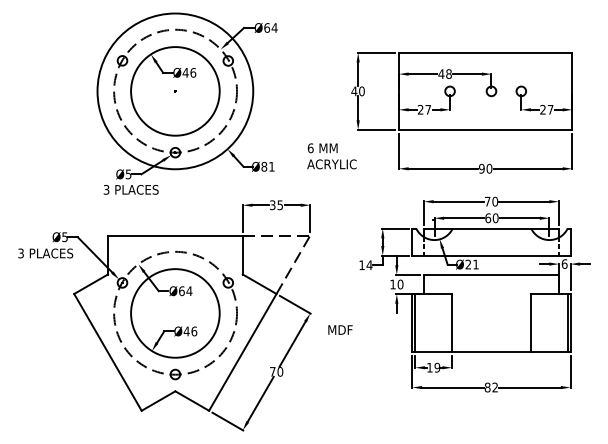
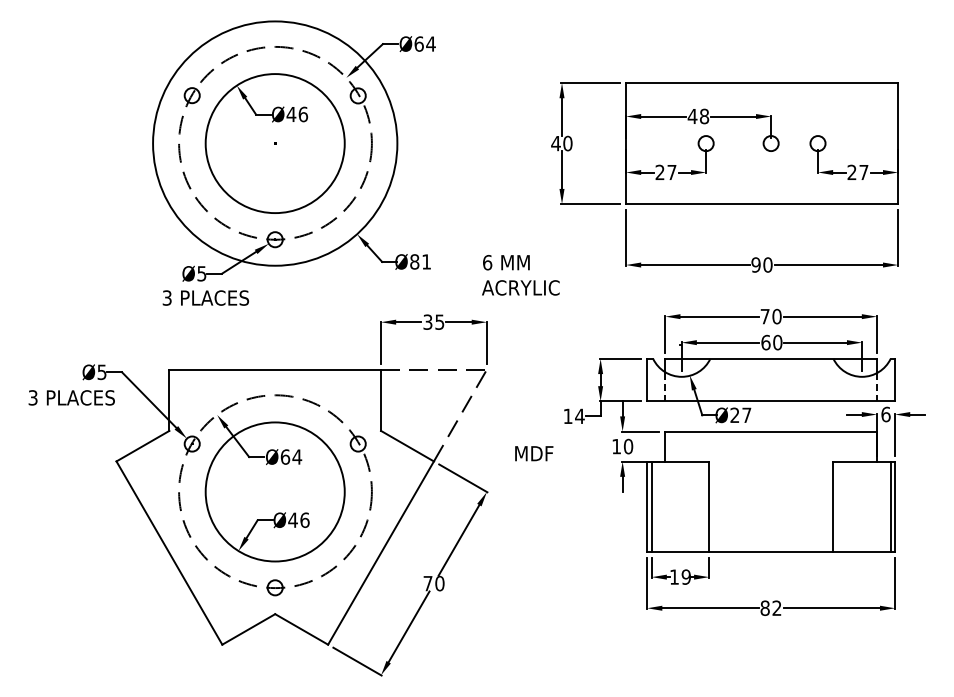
text: (331, 156) -> (520, 275), moved
text: (475, 264) -> (746, 415), Ø21 -> Ø27
text: (340, 329) -> (534, 452), moved

